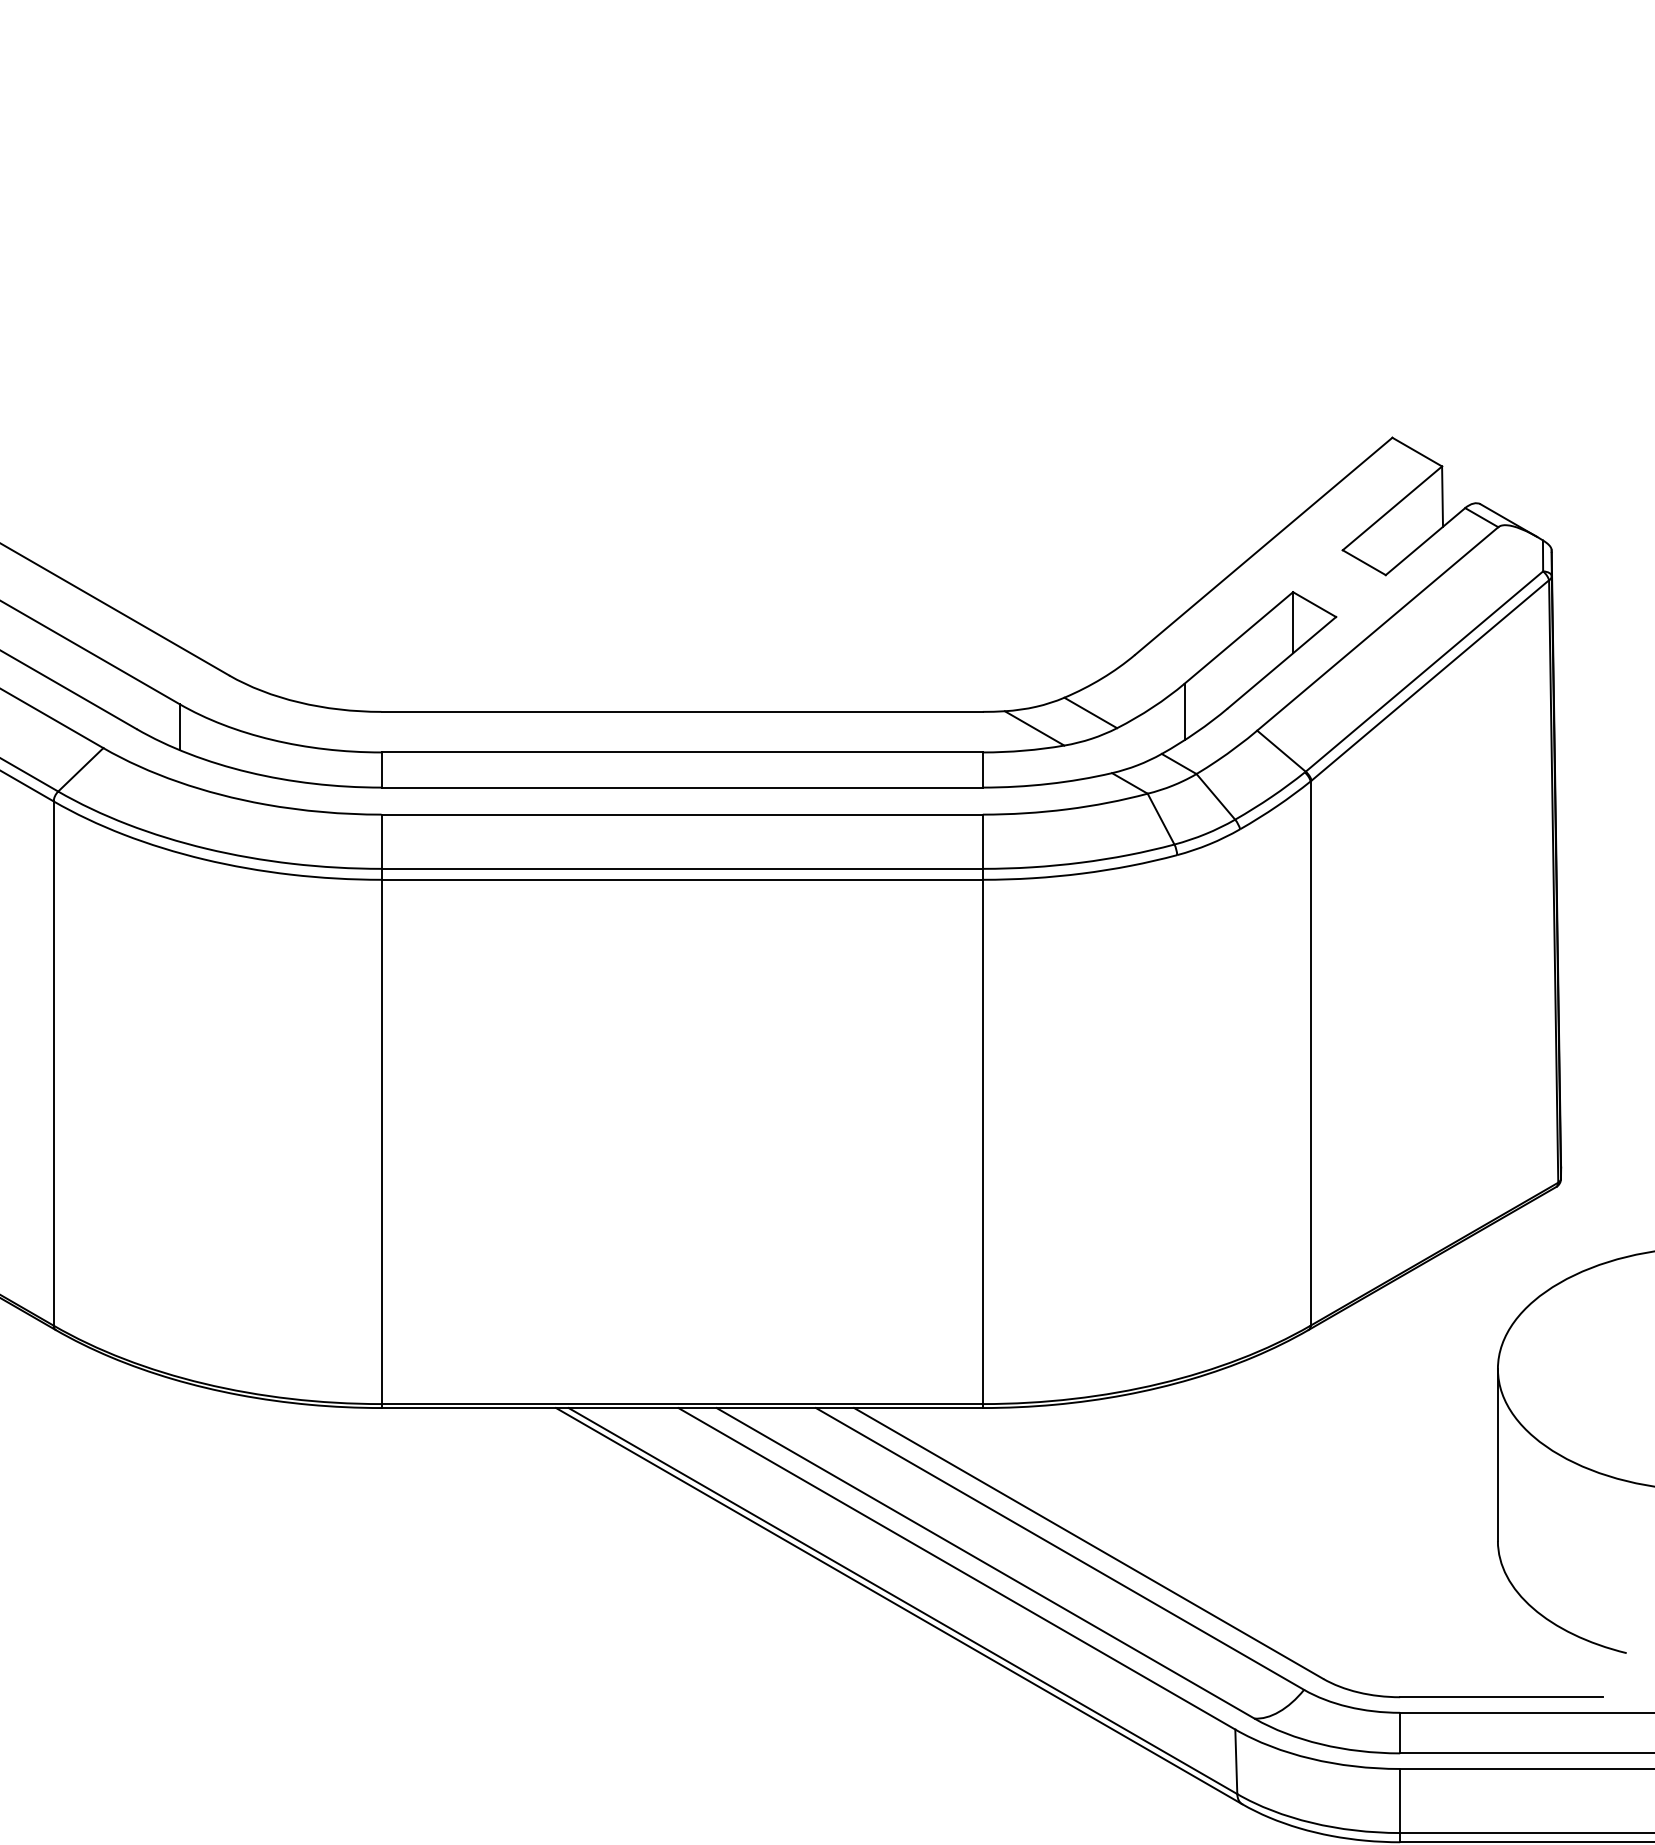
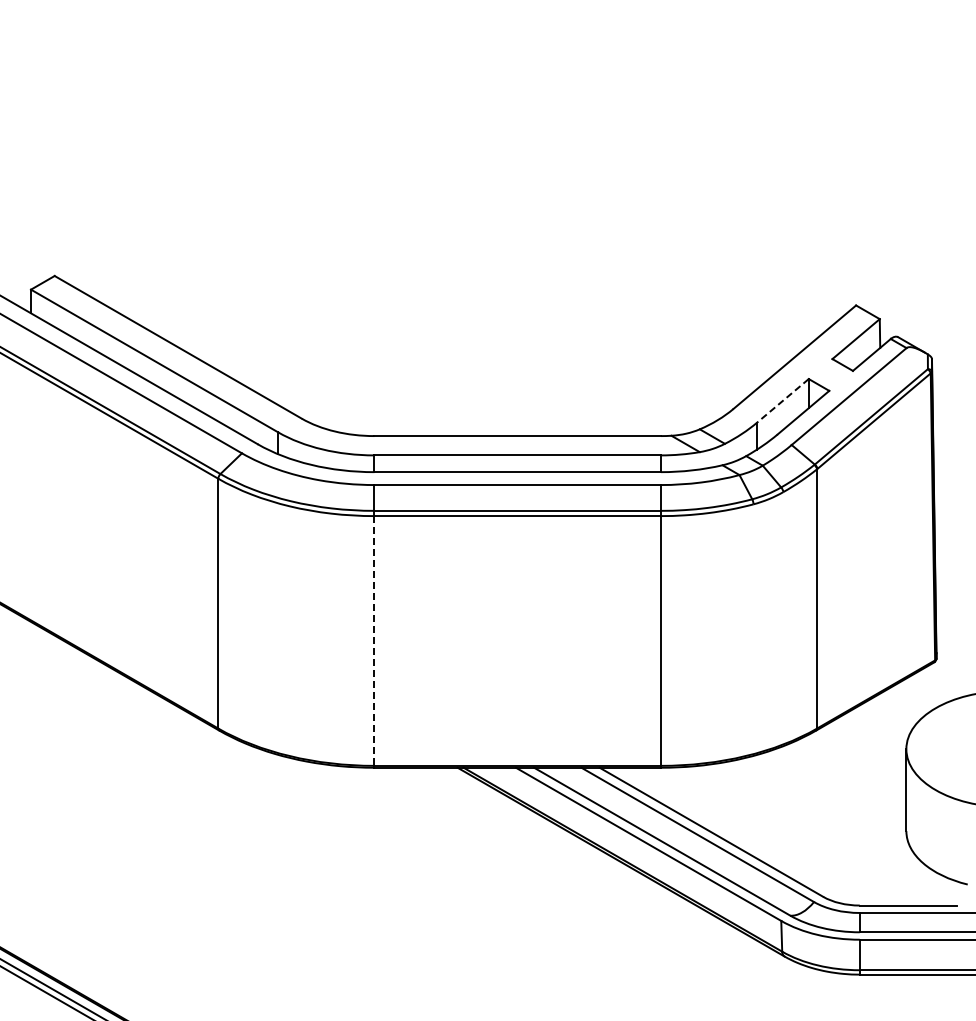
line: (1237, 637) -> (782, 400), solid -> dashed
line: (381, 1140) -> (374, 640), solid -> dashed

